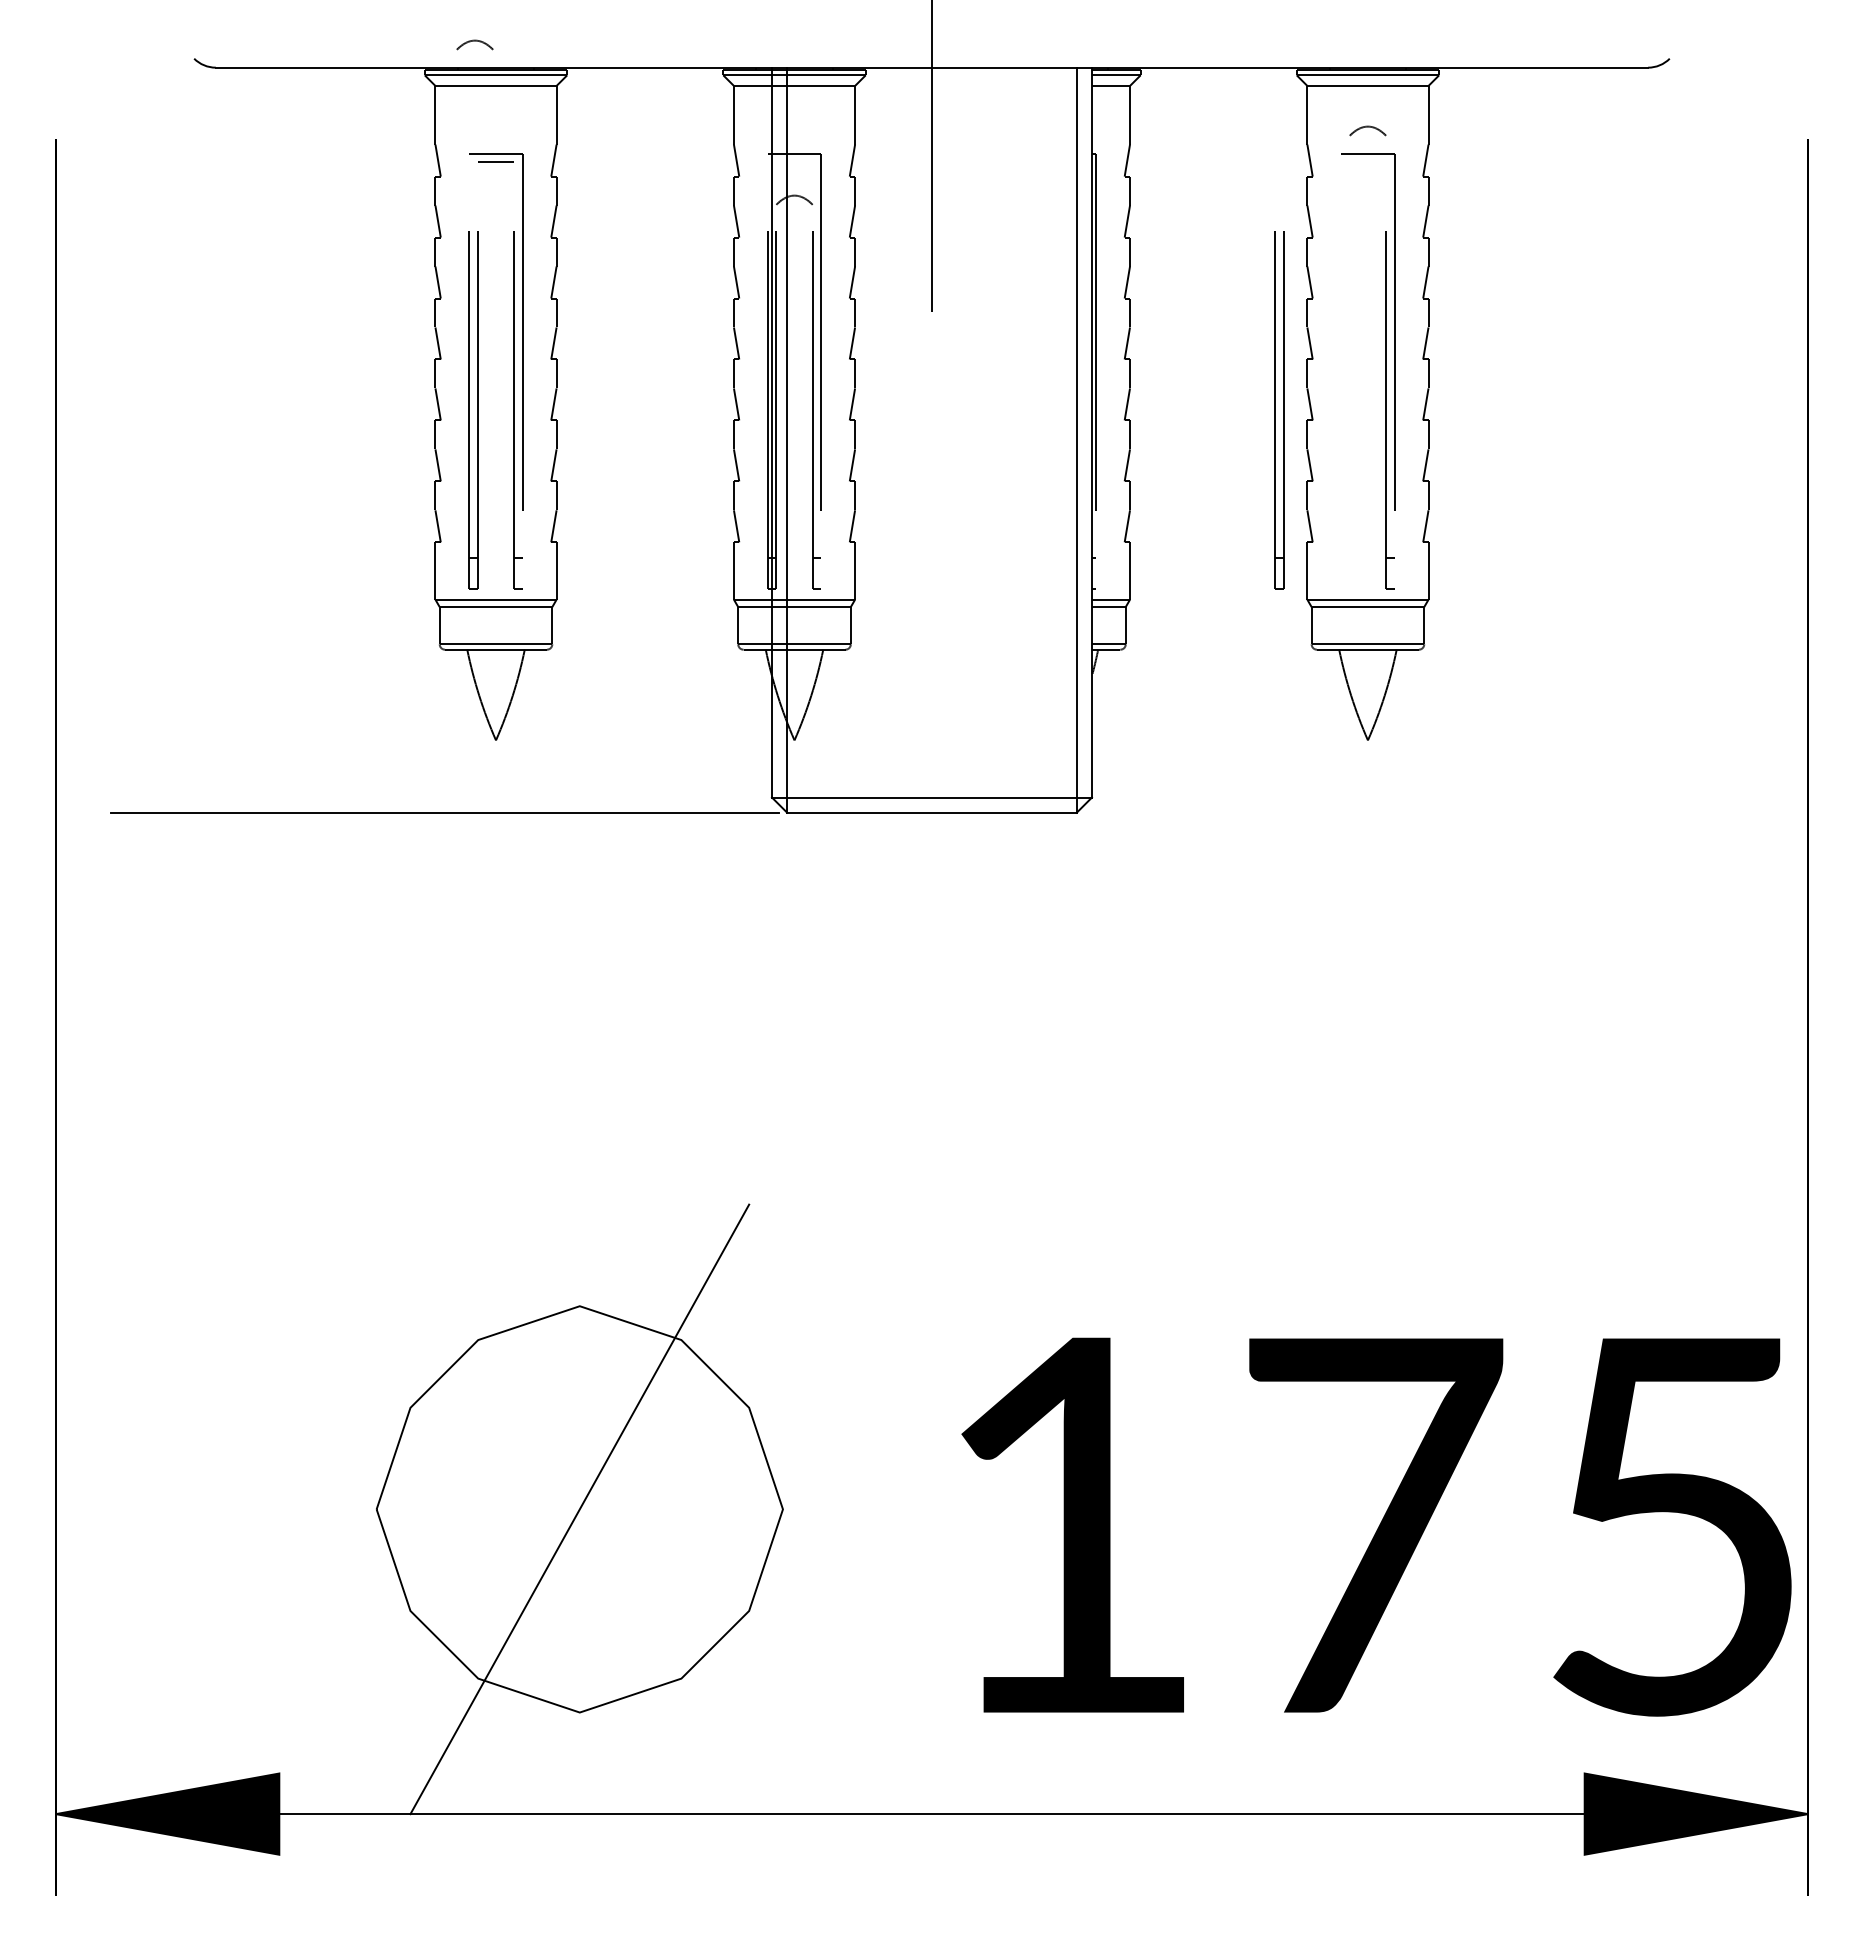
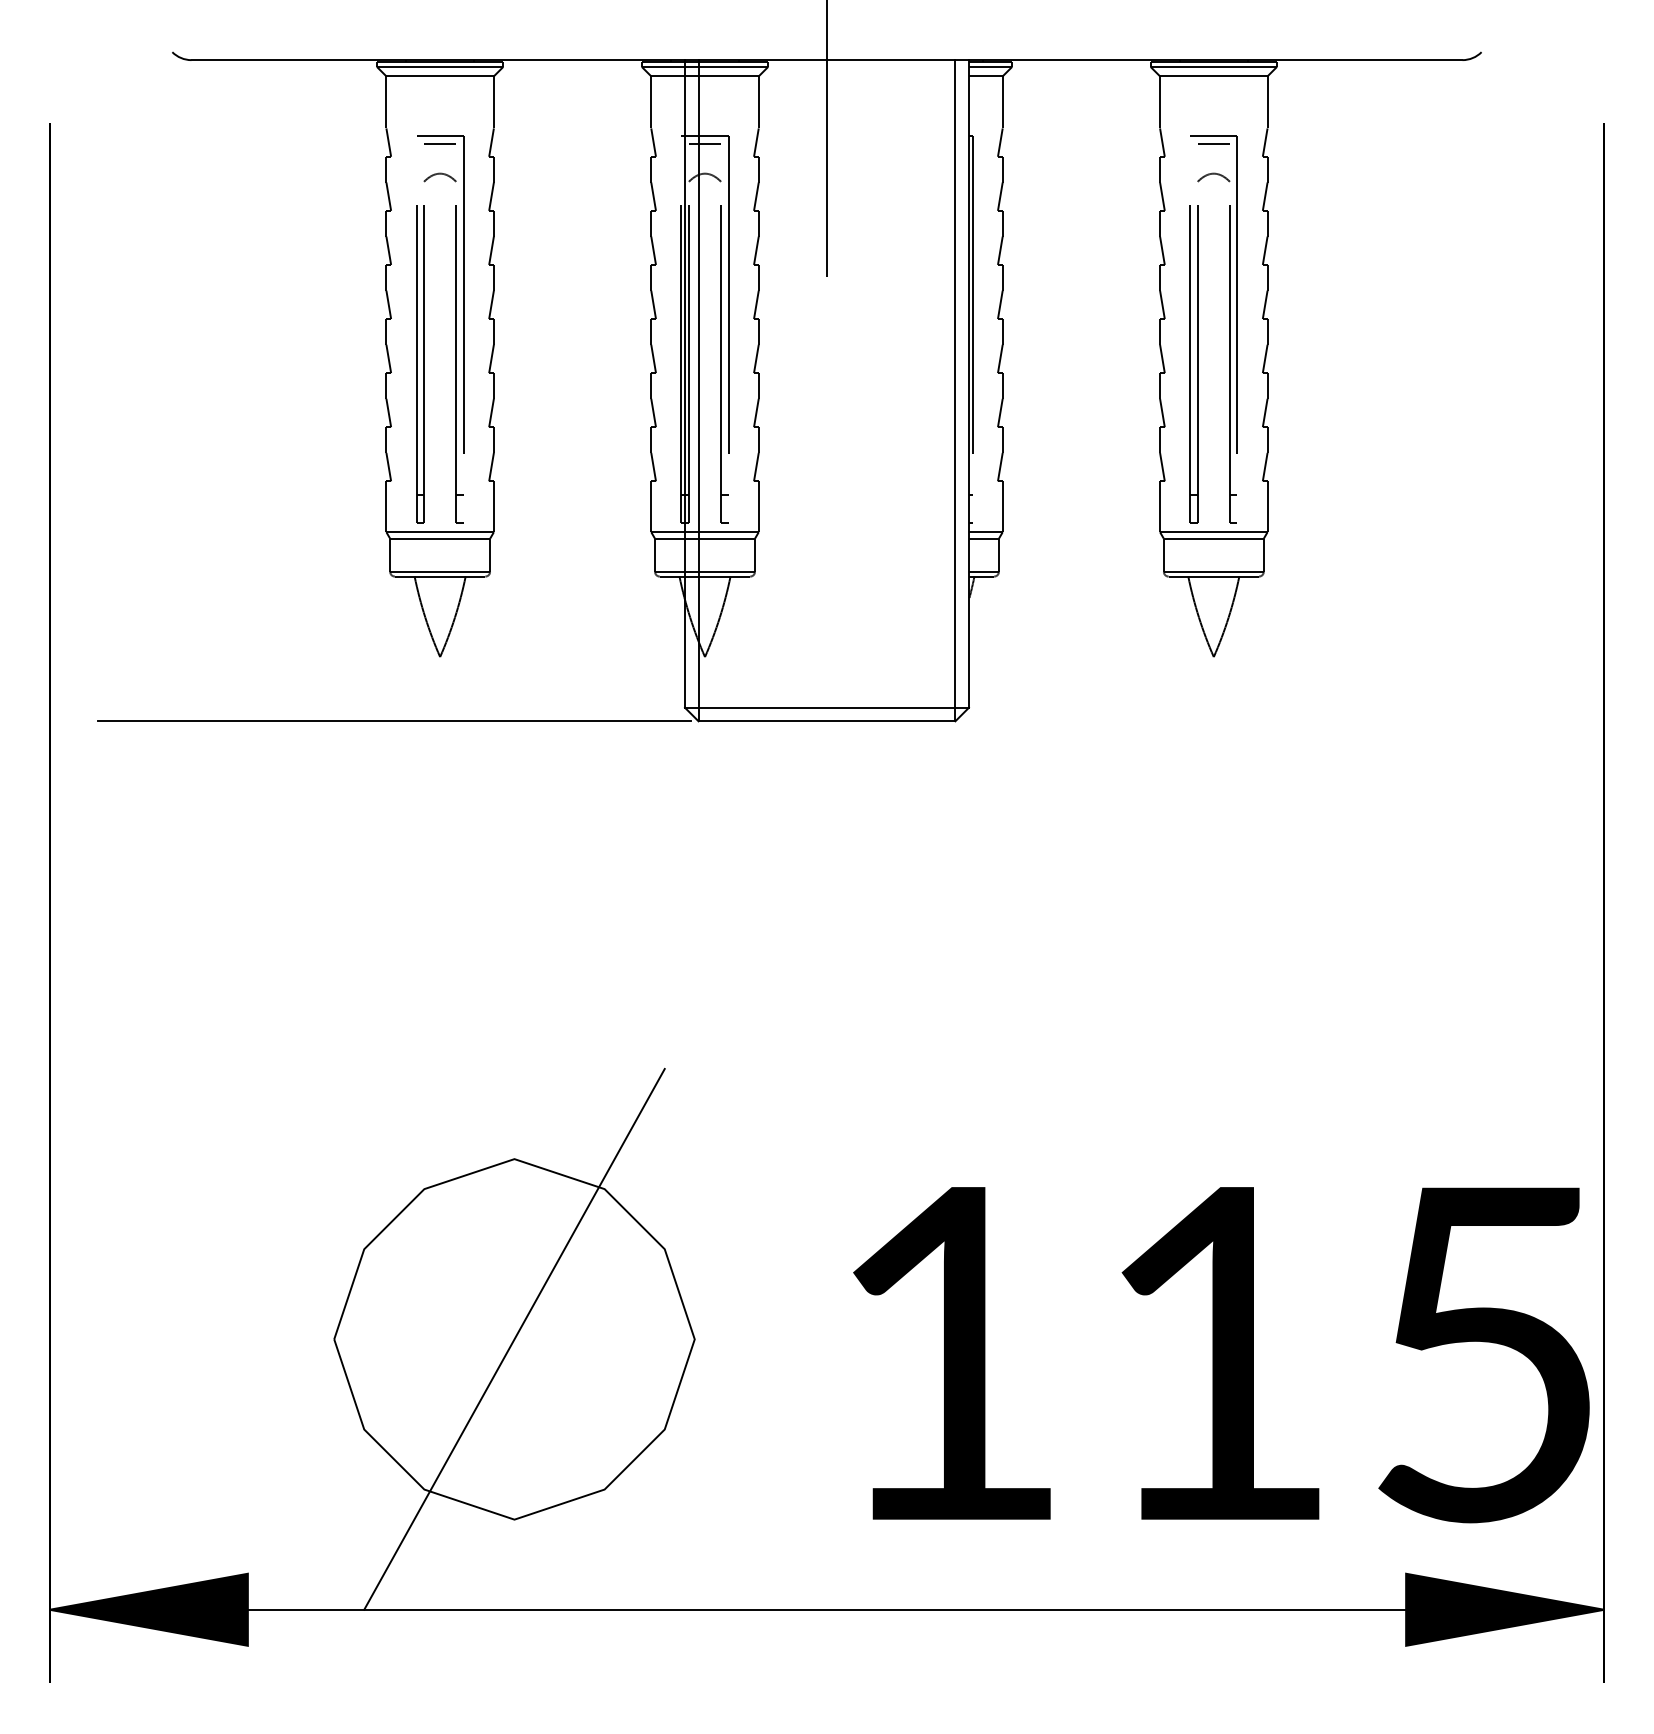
curve: (474, 41) -> (439, 174), moved
curve: (1367, 127) -> (1213, 174), moved
line: (794, 162) -> (704, 144), added
line: (1367, 162) -> (1213, 144), added
part: (1279, 410) -> (1193, 364), moved
text: (1376, 1524) -> (1221, 1352), 175 -> 115

